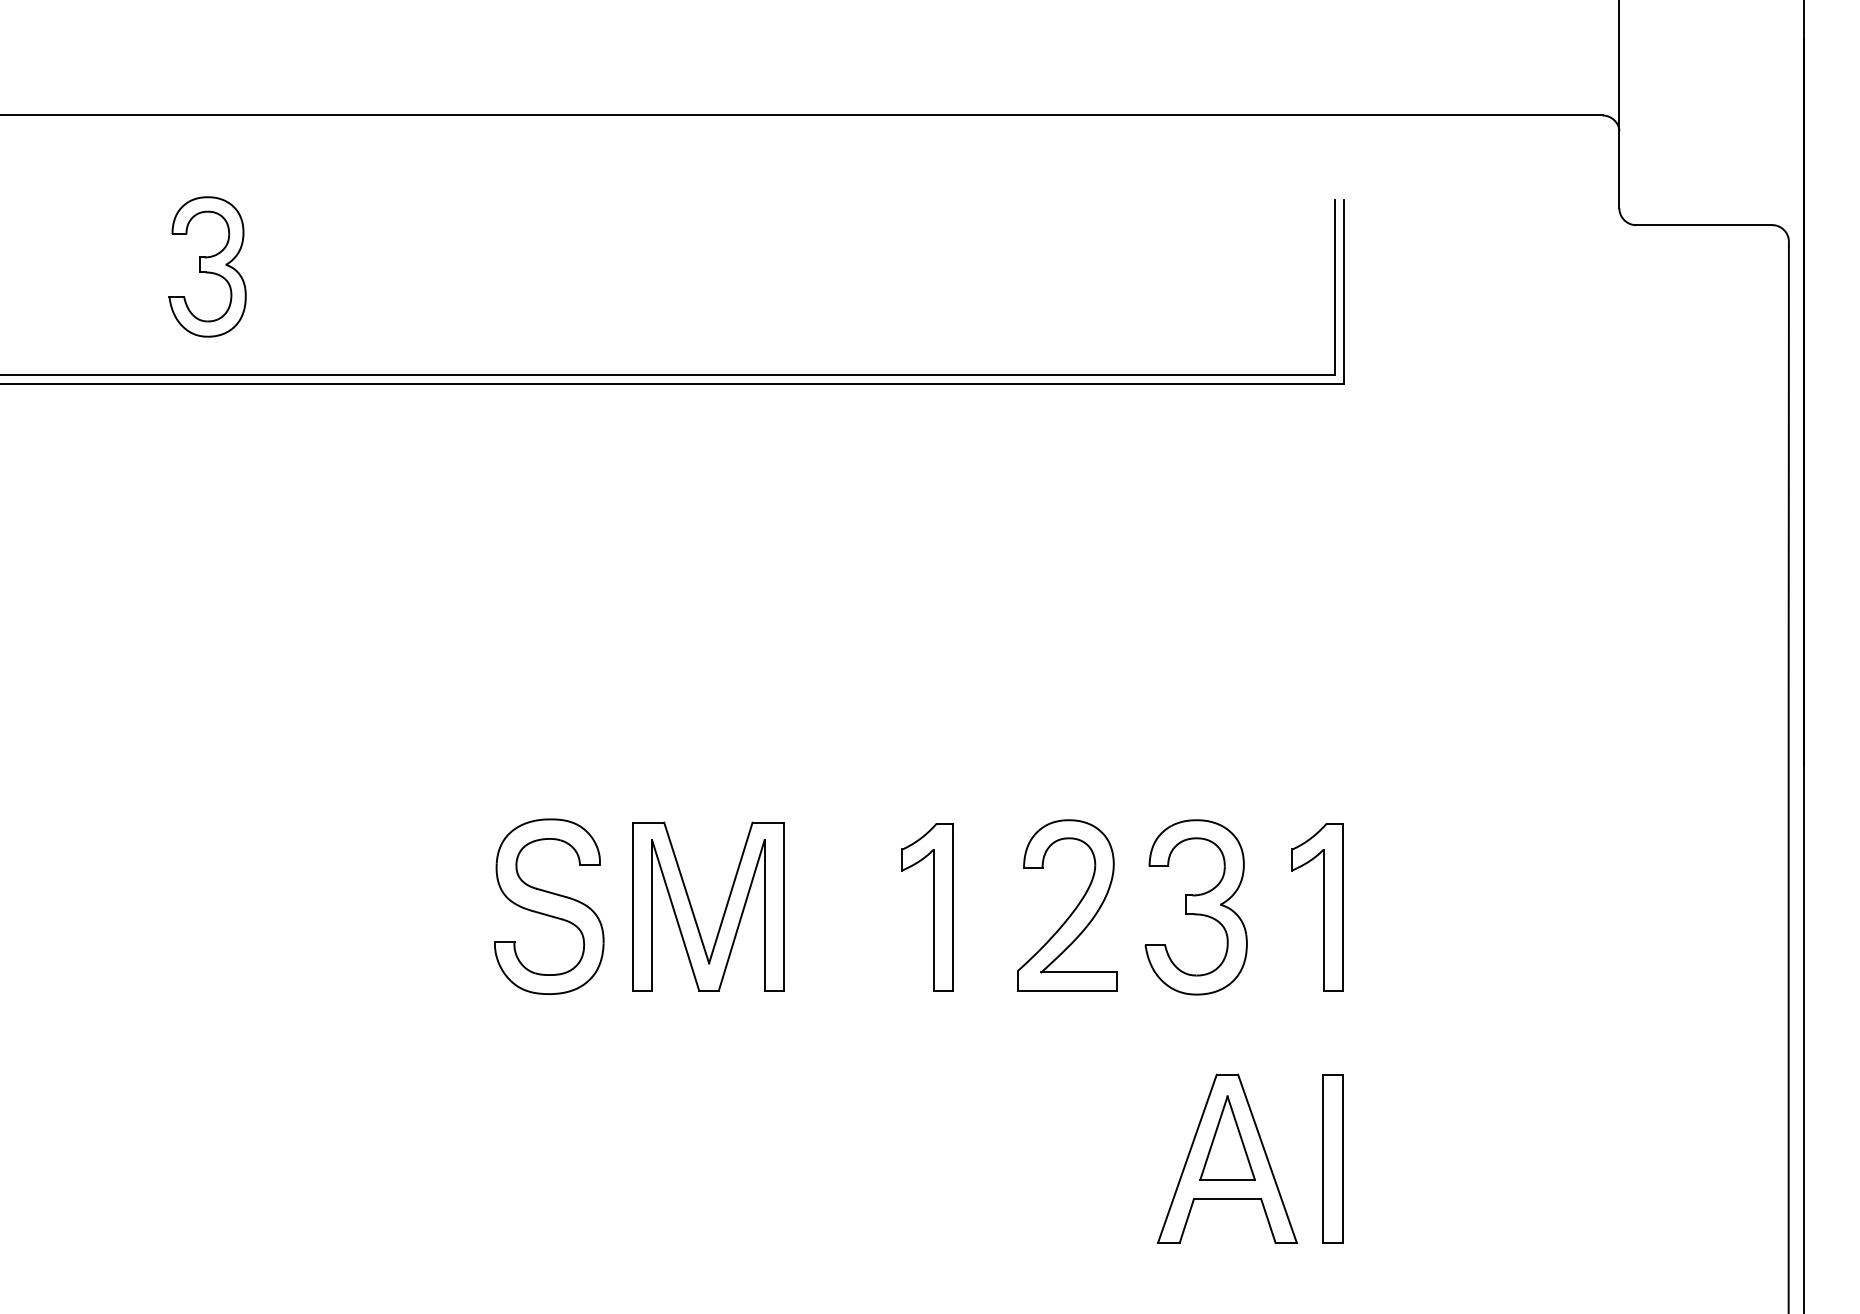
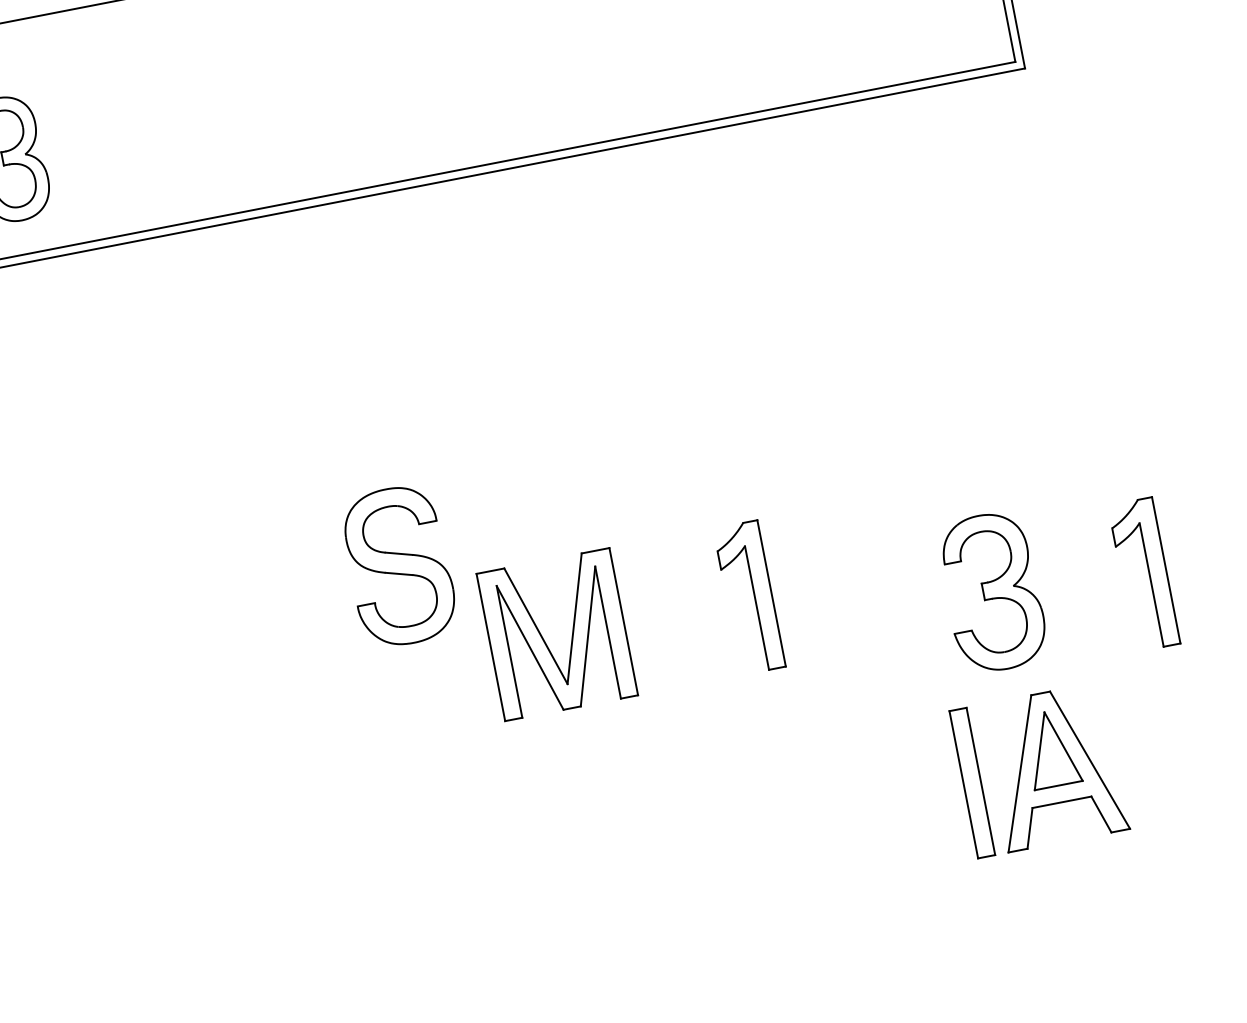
part: (549, 906) -> (399, 565), moved
part: (1195, 907) -> (992, 592), moved
part: (1317, 907) -> (1144, 574), moved
part: (1074, 908) -> (878, 573), removed
part: (1332, 1158) -> (971, 782), moved

